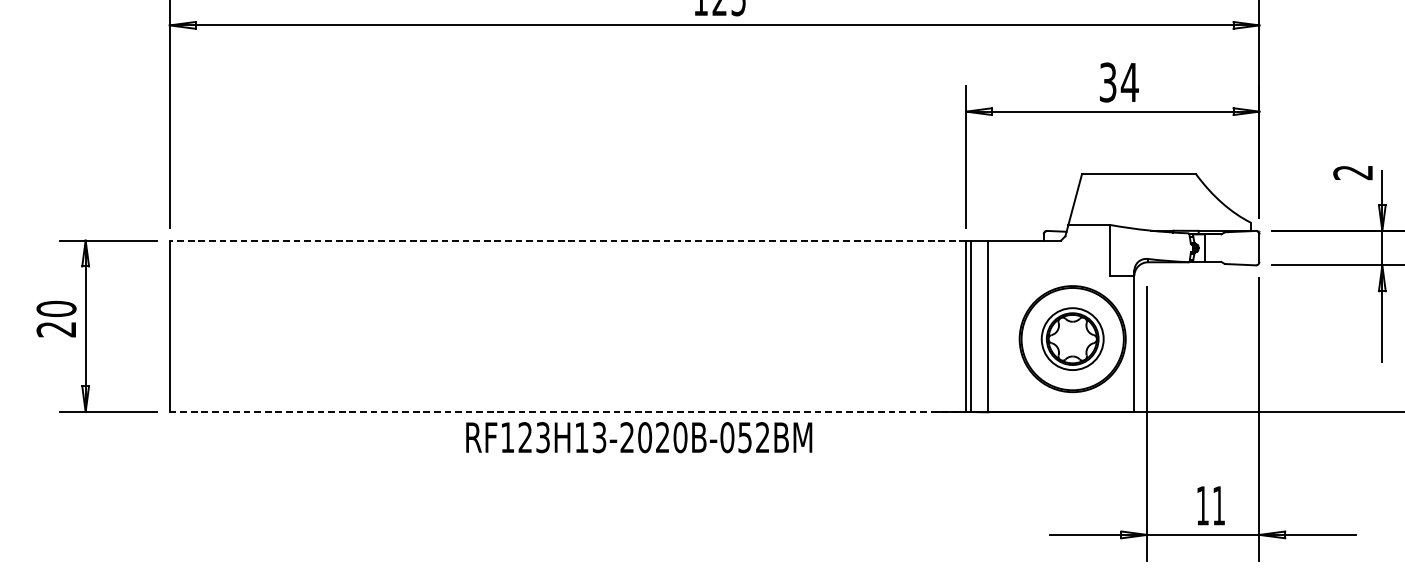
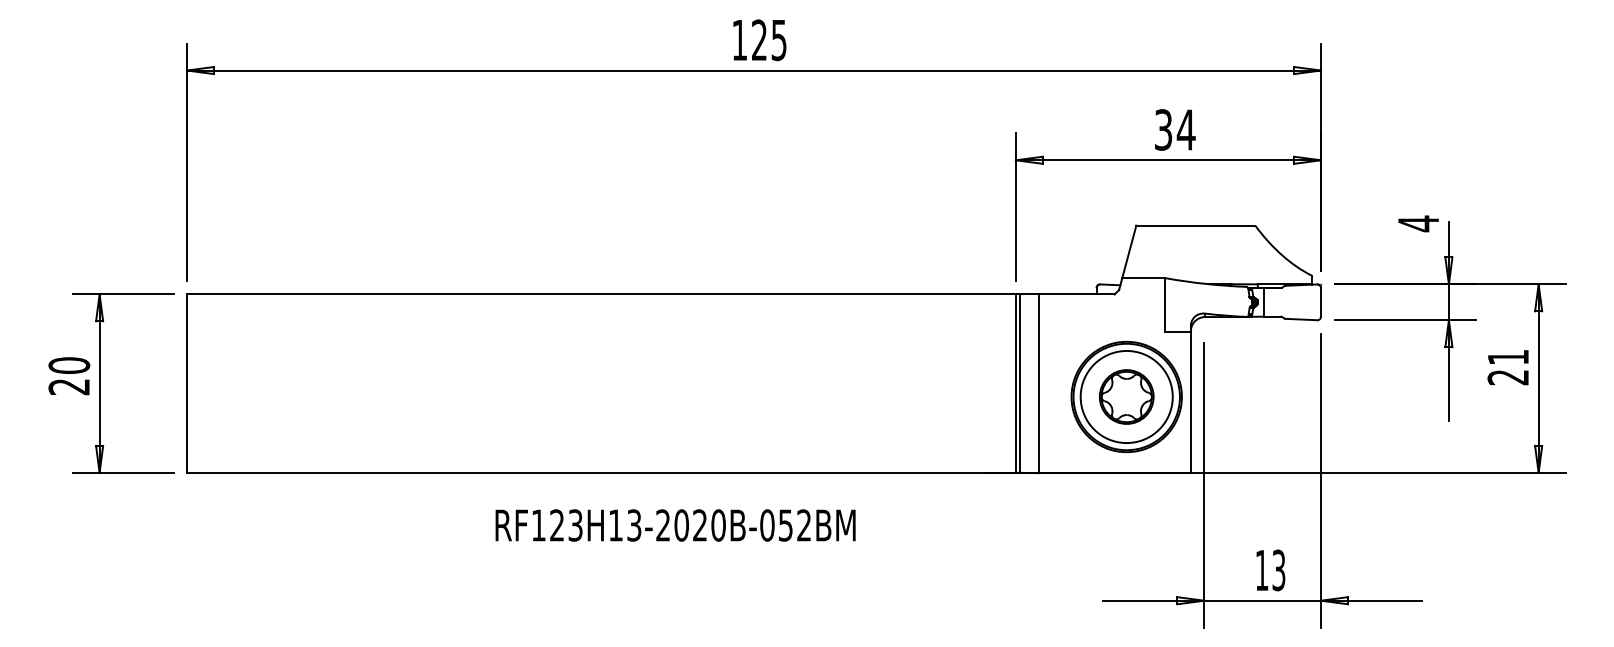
text: (1352, 172) -> (1417, 223), 2 -> 4
line: (567, 240) -> (601, 294), dashed -> solid
circle: (1072, 338) -> (1126, 396), size x1.43
line: (568, 411) -> (602, 472), dashed -> solid
text: (639, 437) -> (675, 525), moved
text: (1218, 505) -> (1278, 570), 11 -> 13

